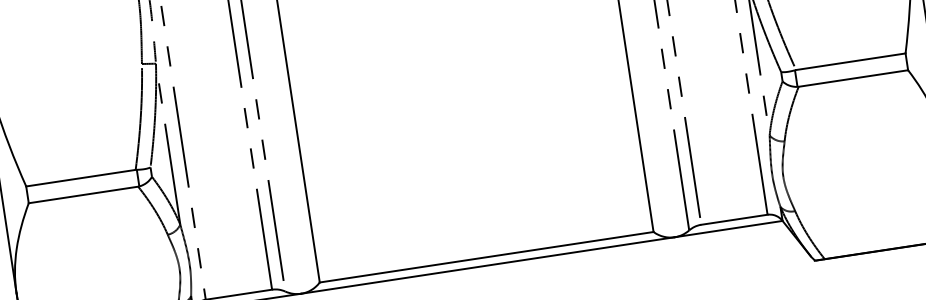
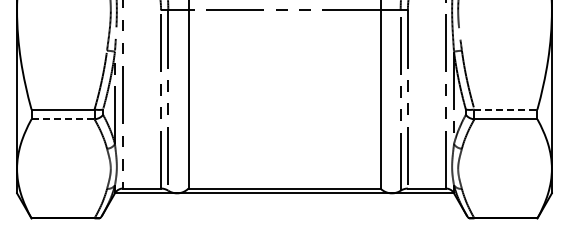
line: (851, 61) -> (506, 109), solid -> dashed
line: (84, 195) -> (63, 119), solid -> dashed

